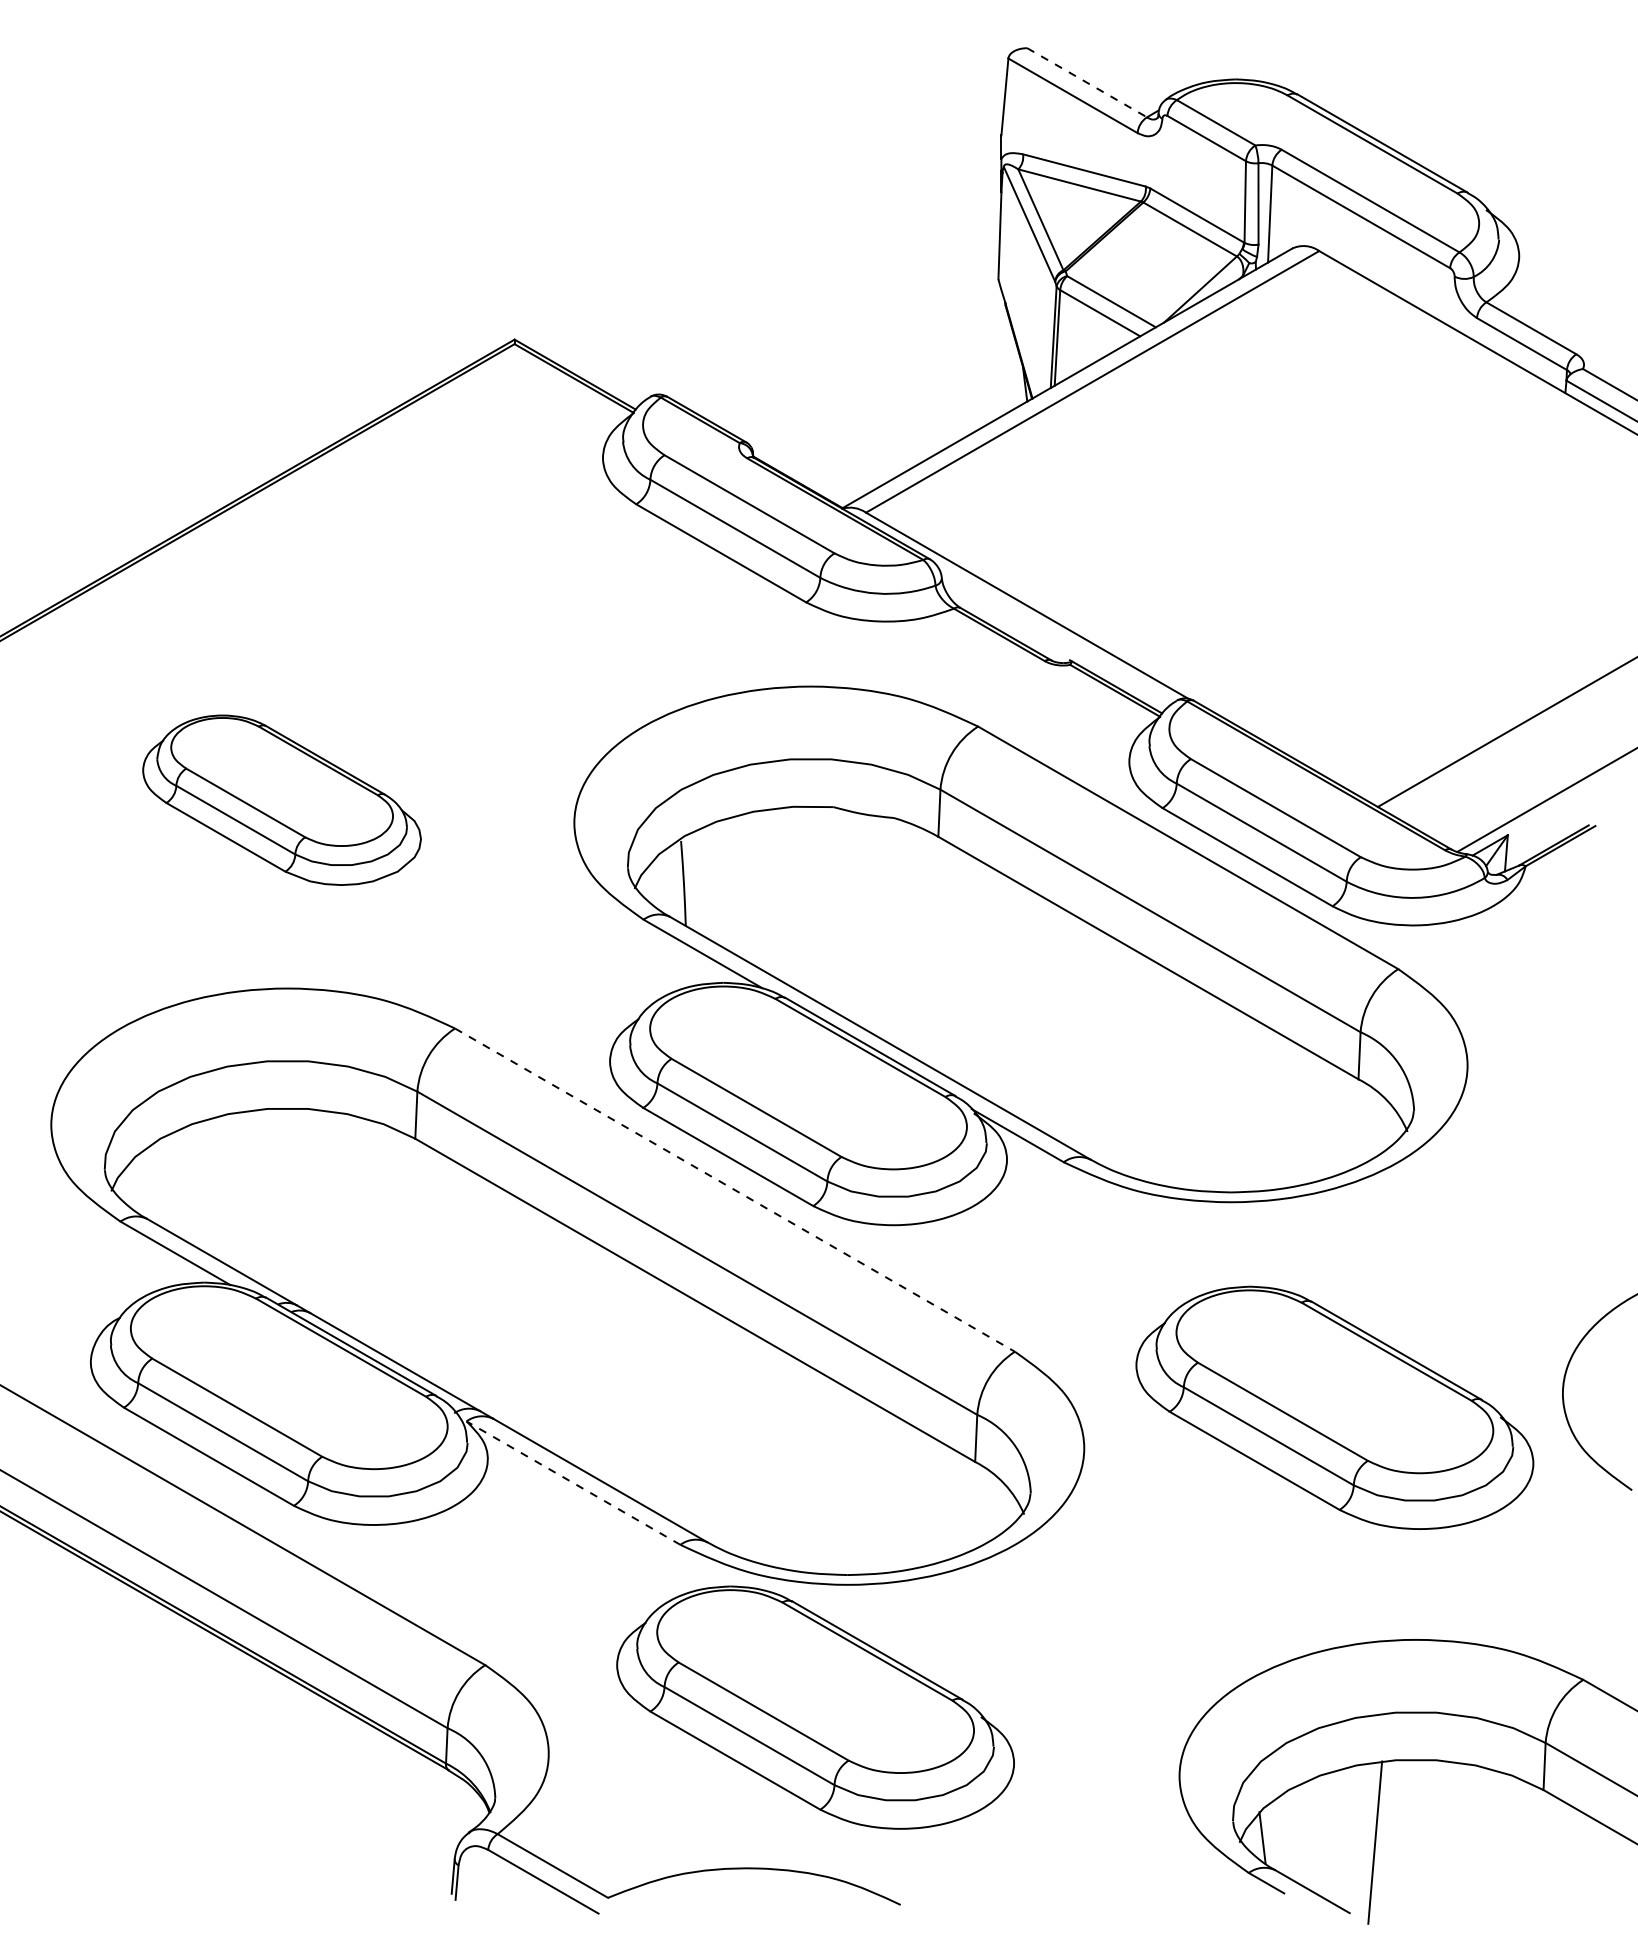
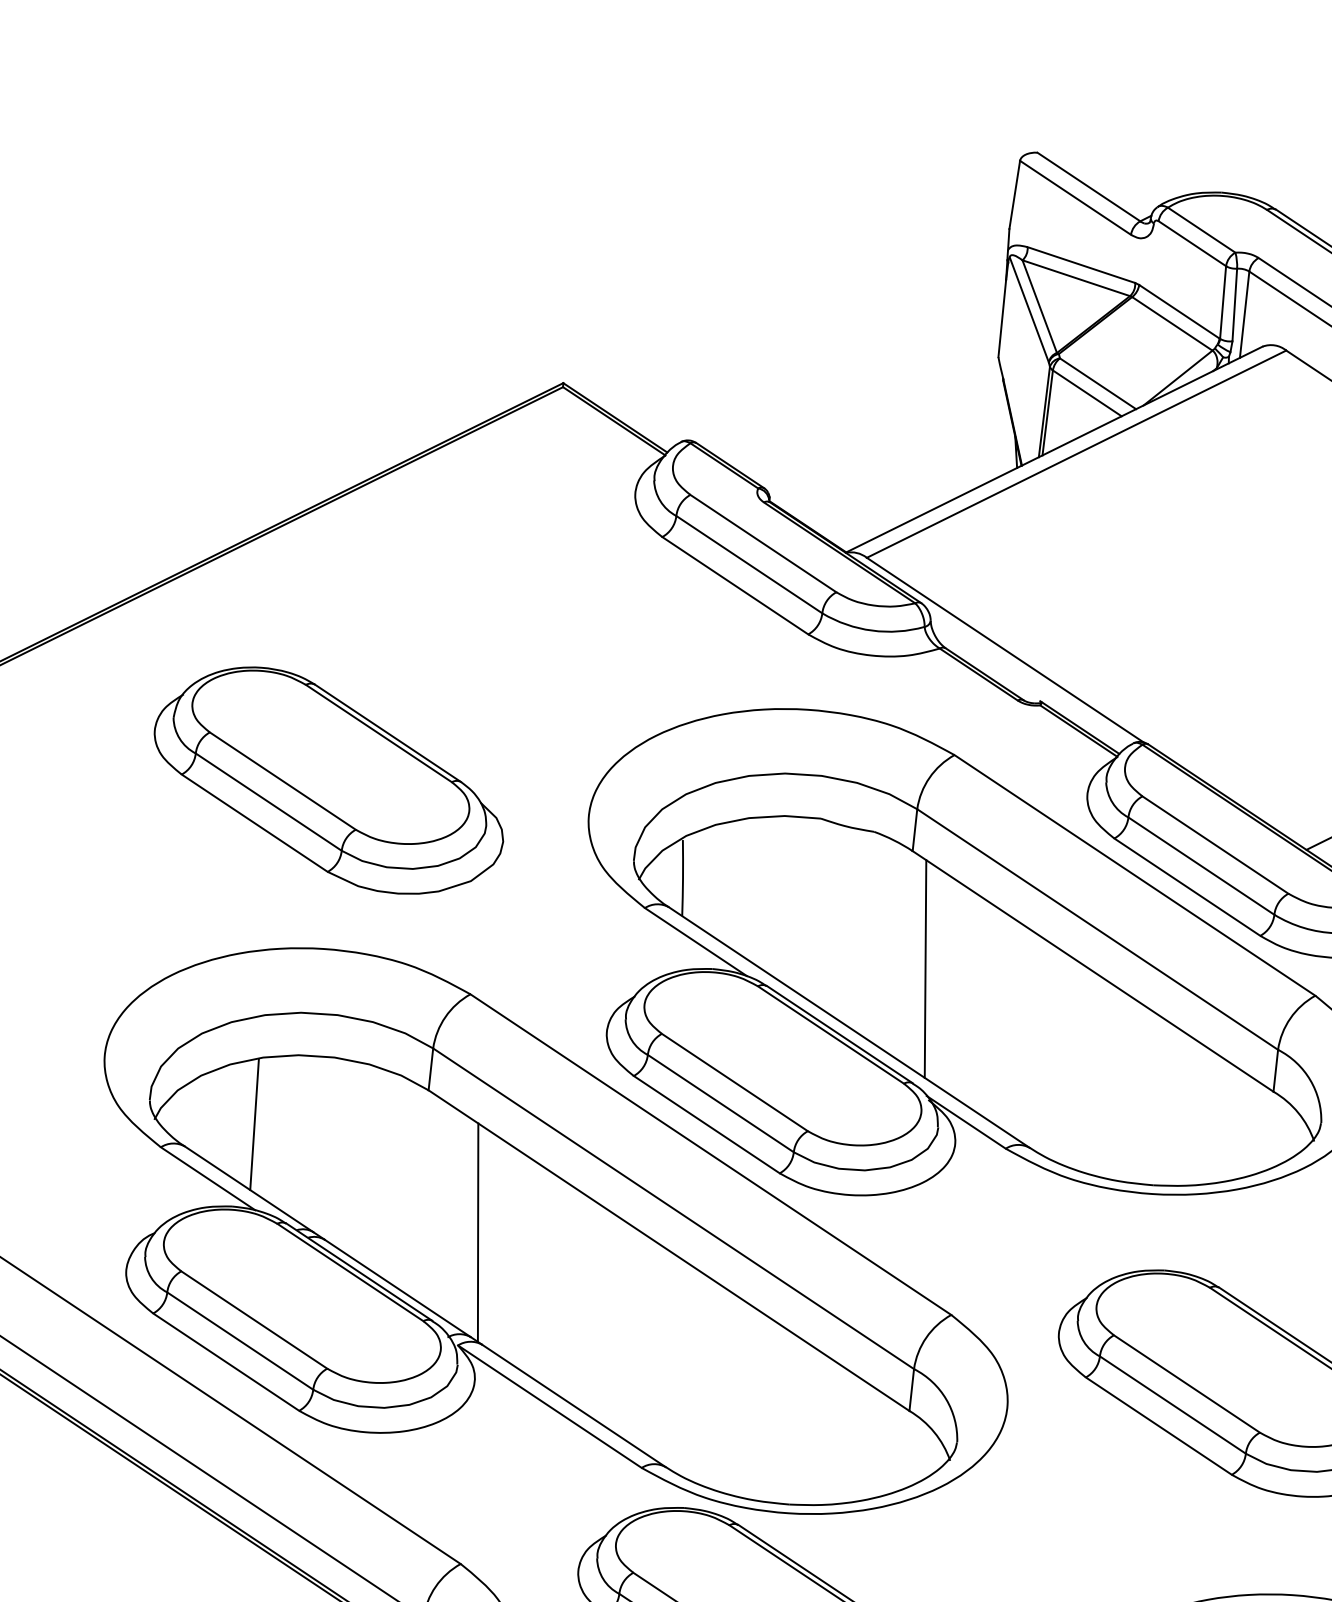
line: (1087, 83) -> (1089, 187), dashed -> solid
part: (281, 800) -> (328, 780), size x1.43
line: (961, 967) -> (925, 969), added
line: (223, 1189) -> (254, 1124), added
line: (735, 1190) -> (711, 1154), dashed -> solid
line: (480, 1293) -> (477, 1232), added
line: (573, 1482) -> (549, 1406), dashed -> solid

